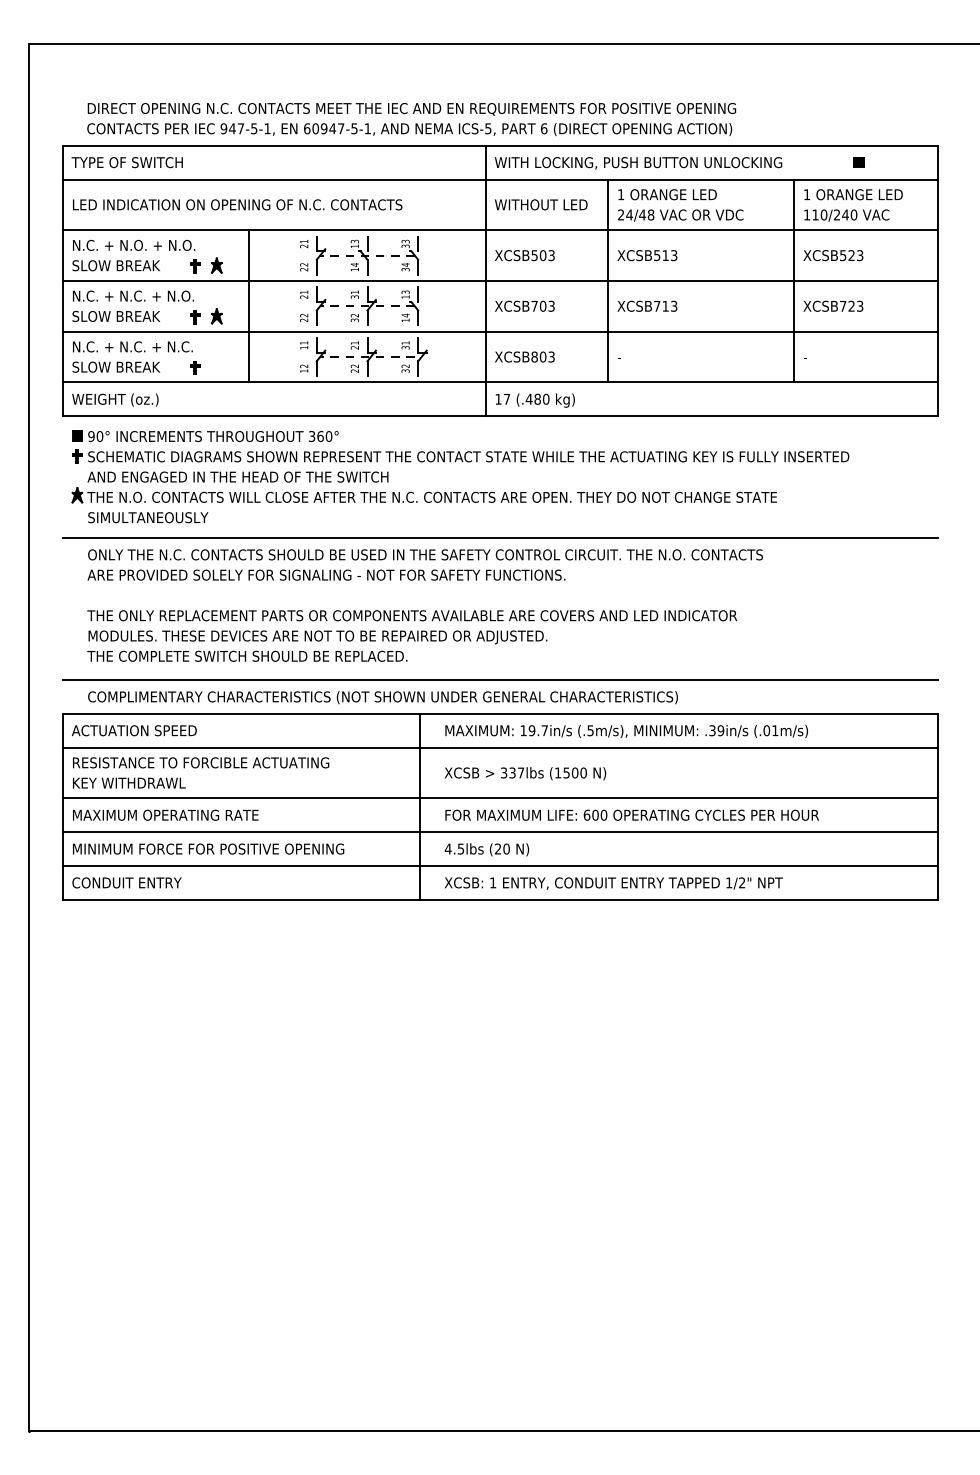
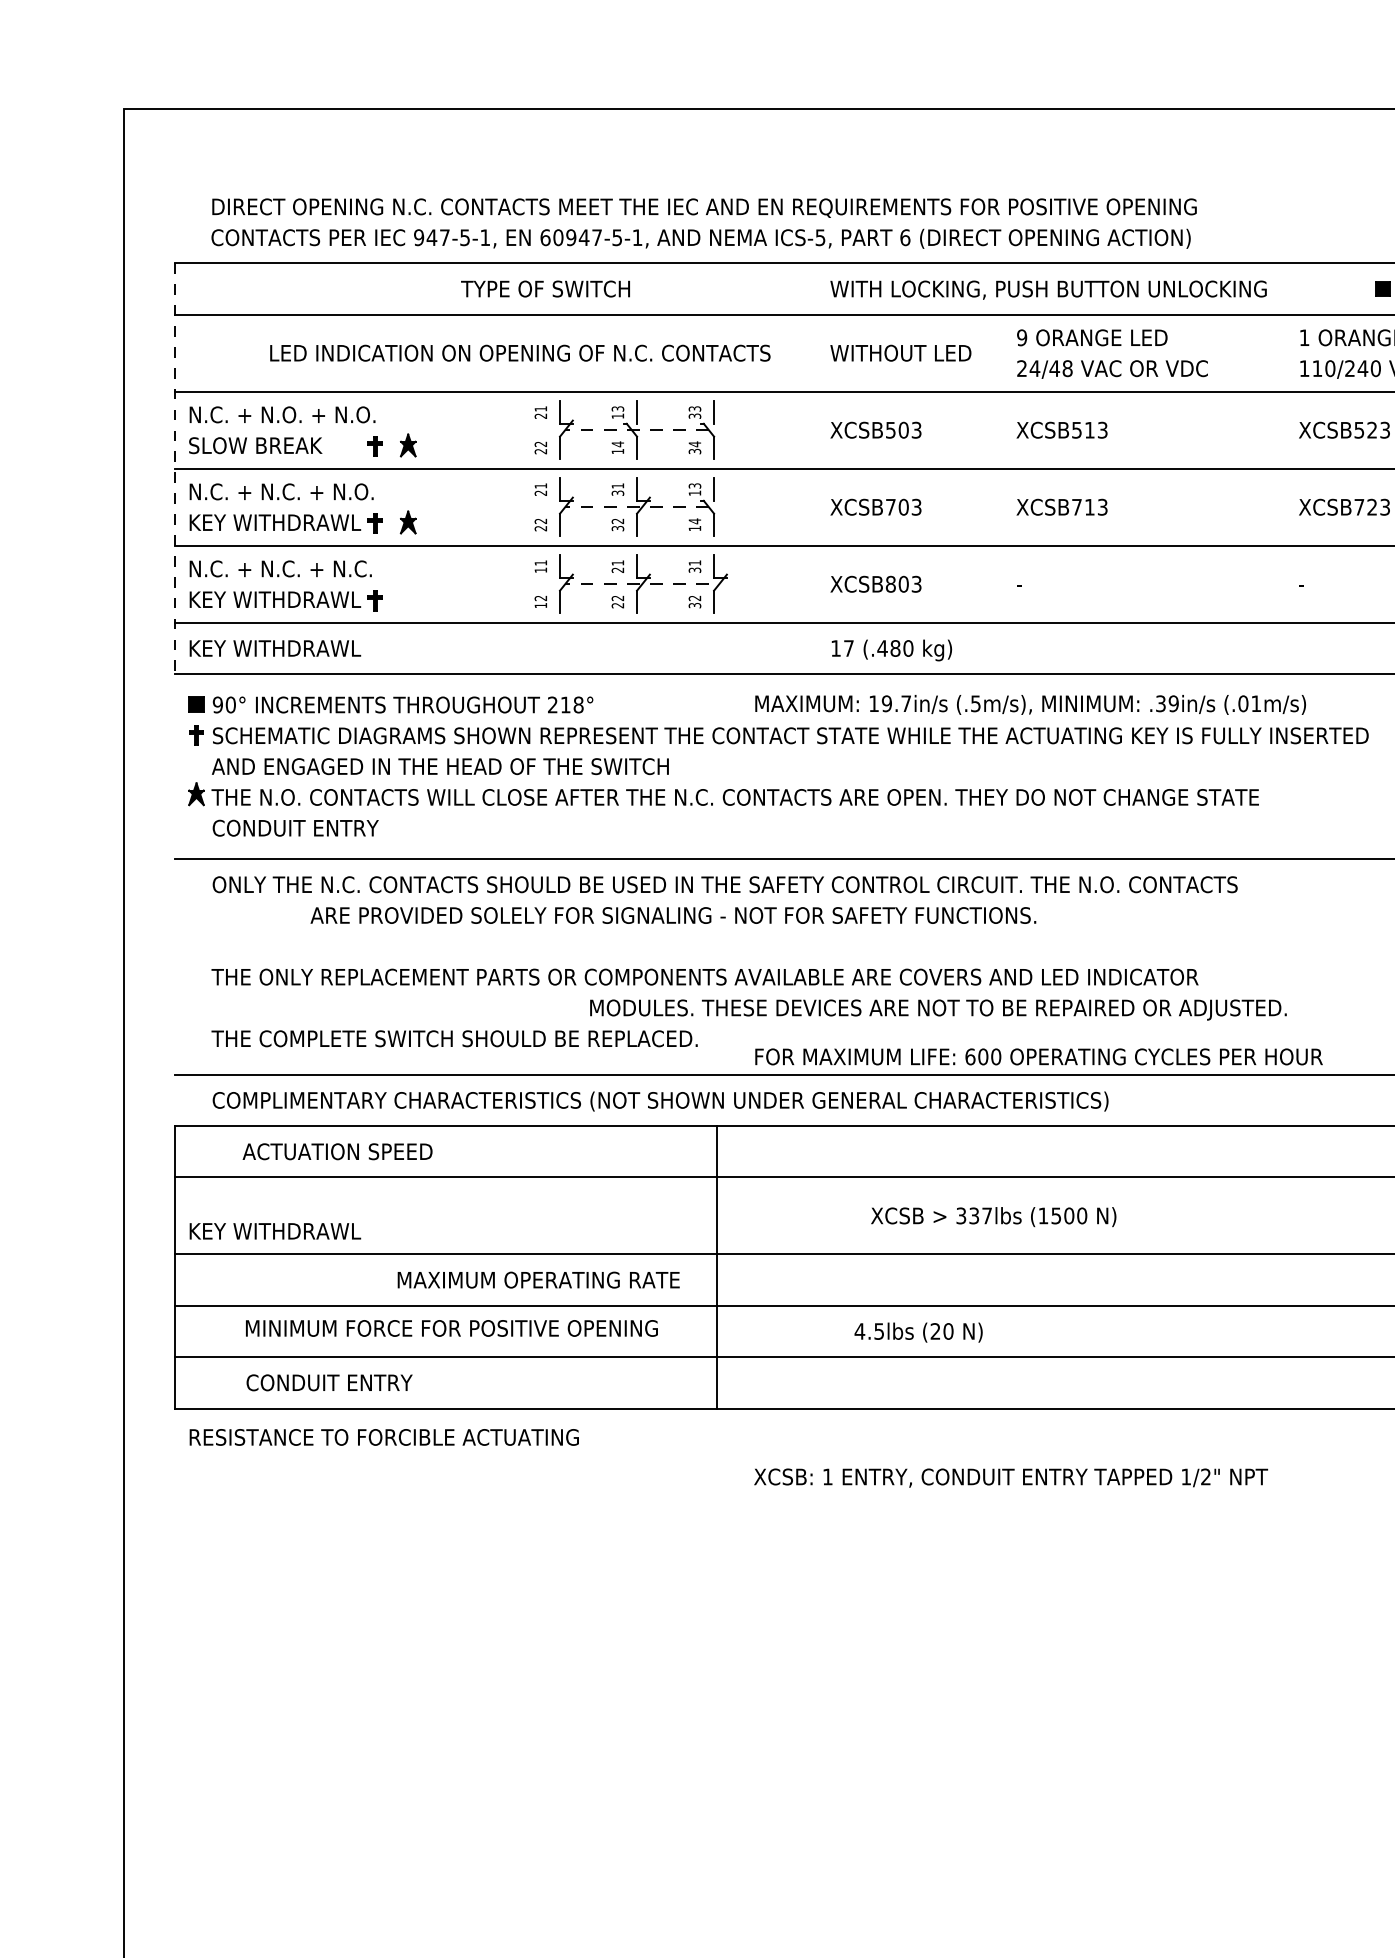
text: (126, 162) -> (544, 288), moved
text: (620, 194) -> (1021, 337), 1 -> 9
text: (237, 204) -> (520, 352), moved
line: (485, 280) -> (816, 468), removed
line: (608, 280) -> (1003, 468), removed
line: (794, 280) -> (1285, 468), removed
line: (63, 281) -> (175, 469), solid -> dashed
line: (249, 306) -> (457, 507), removed
text: (128, 315) -> (274, 521), SLOW BREAK -> KEY WITHDRAWL
text: (128, 366) -> (274, 598), SLOW BREAK -> KEY WITHDRAWL
text: (128, 399) -> (274, 648), WEIGHT (oz.) -> KEY WITHDRAWL
text: (320, 436) -> (565, 704), 360° -> 218°
text: (148, 517) -> (304, 827), SIMULTANEOUSLY -> CONDUIT ENTRY
text: (326, 574) -> (673, 914), moved
text: (317, 637) -> (937, 1010), moved
text: (134, 730) -> (337, 1151), moved
text: (626, 731) -> (1030, 704), moved
text: (201, 762) -> (384, 1436), moved
text: (525, 773) -> (993, 1216), moved
text: (165, 814) -> (538, 1278), moved
text: (631, 814) -> (1037, 1055), moved
text: (208, 848) -> (451, 1327), moved
text: (486, 849) -> (917, 1332), moved
text: (126, 882) -> (328, 1382), moved
text: (613, 883) -> (1010, 1477), moved

